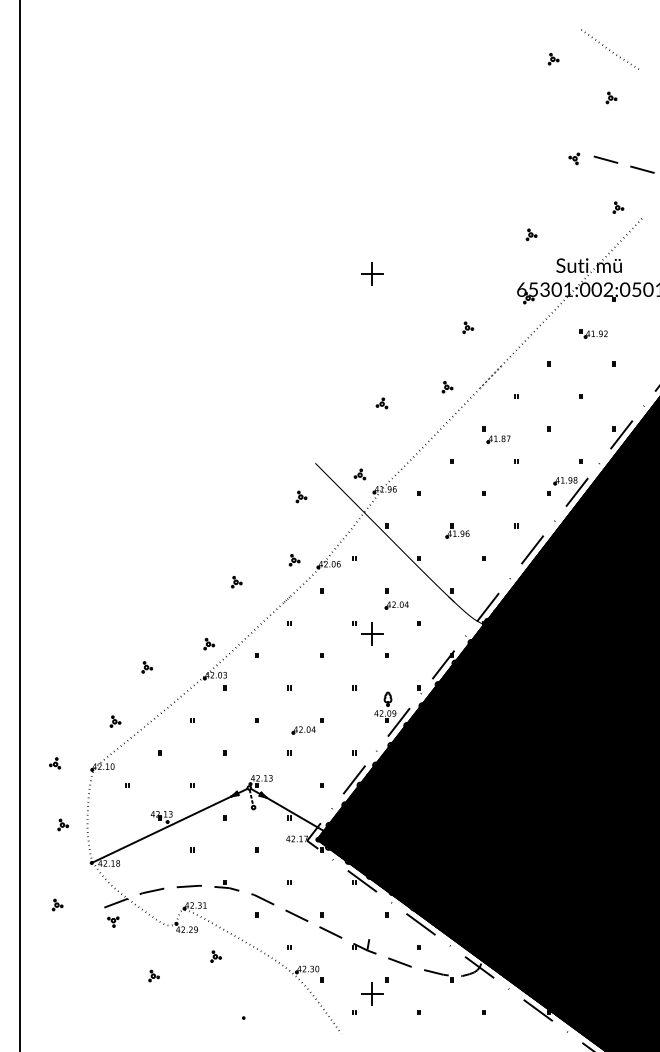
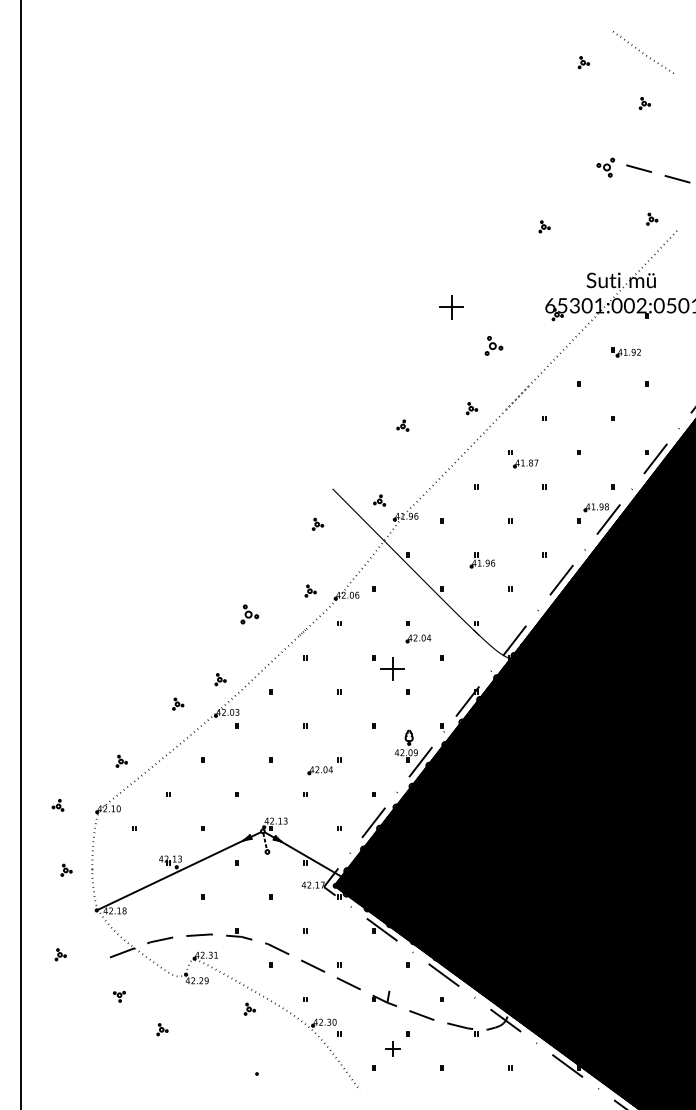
part: (574, 158) -> (605, 167), size x1.6
part: (531, 234) -> (544, 226), moved
part: (372, 274) -> (451, 307), moved
part: (467, 327) -> (493, 345), size x1.6
part: (236, 581) -> (249, 613), size x1.6
part: (147, 666) -> (178, 703), moved
part: (113, 921) -> (119, 996), moved
part: (215, 955) -> (249, 1008), moved
part: (372, 993) -> (392, 1048), size x0.6

